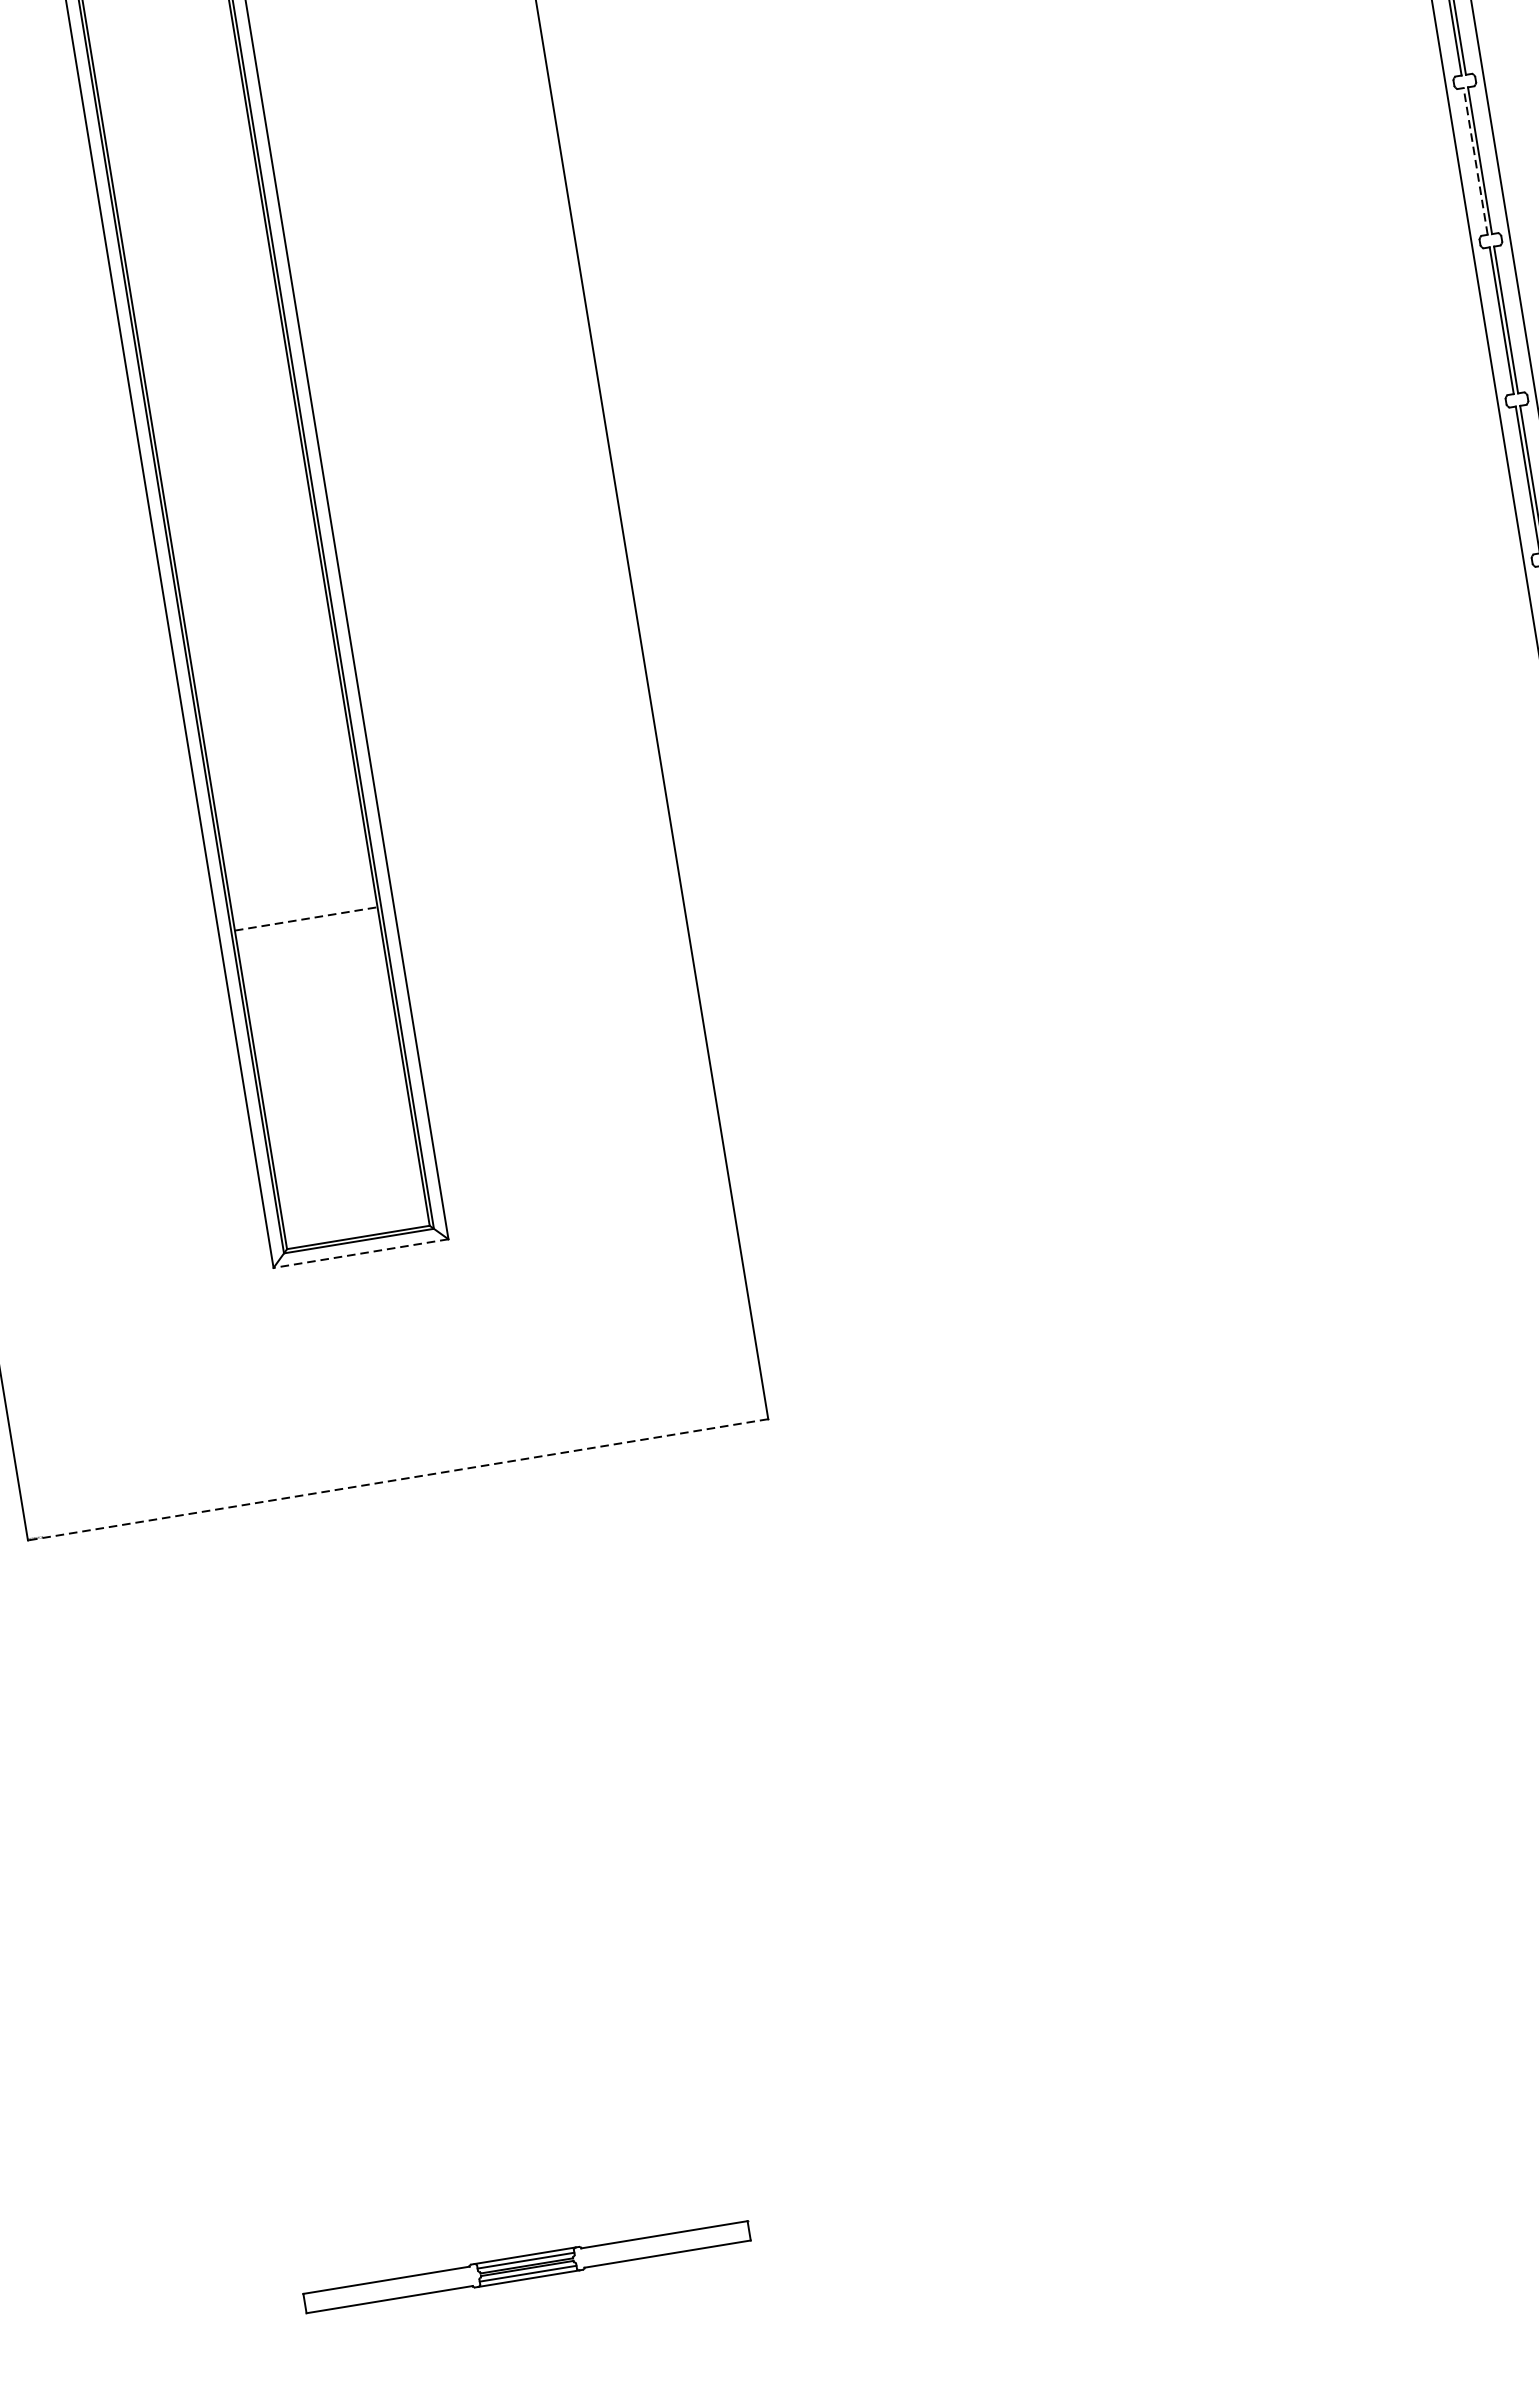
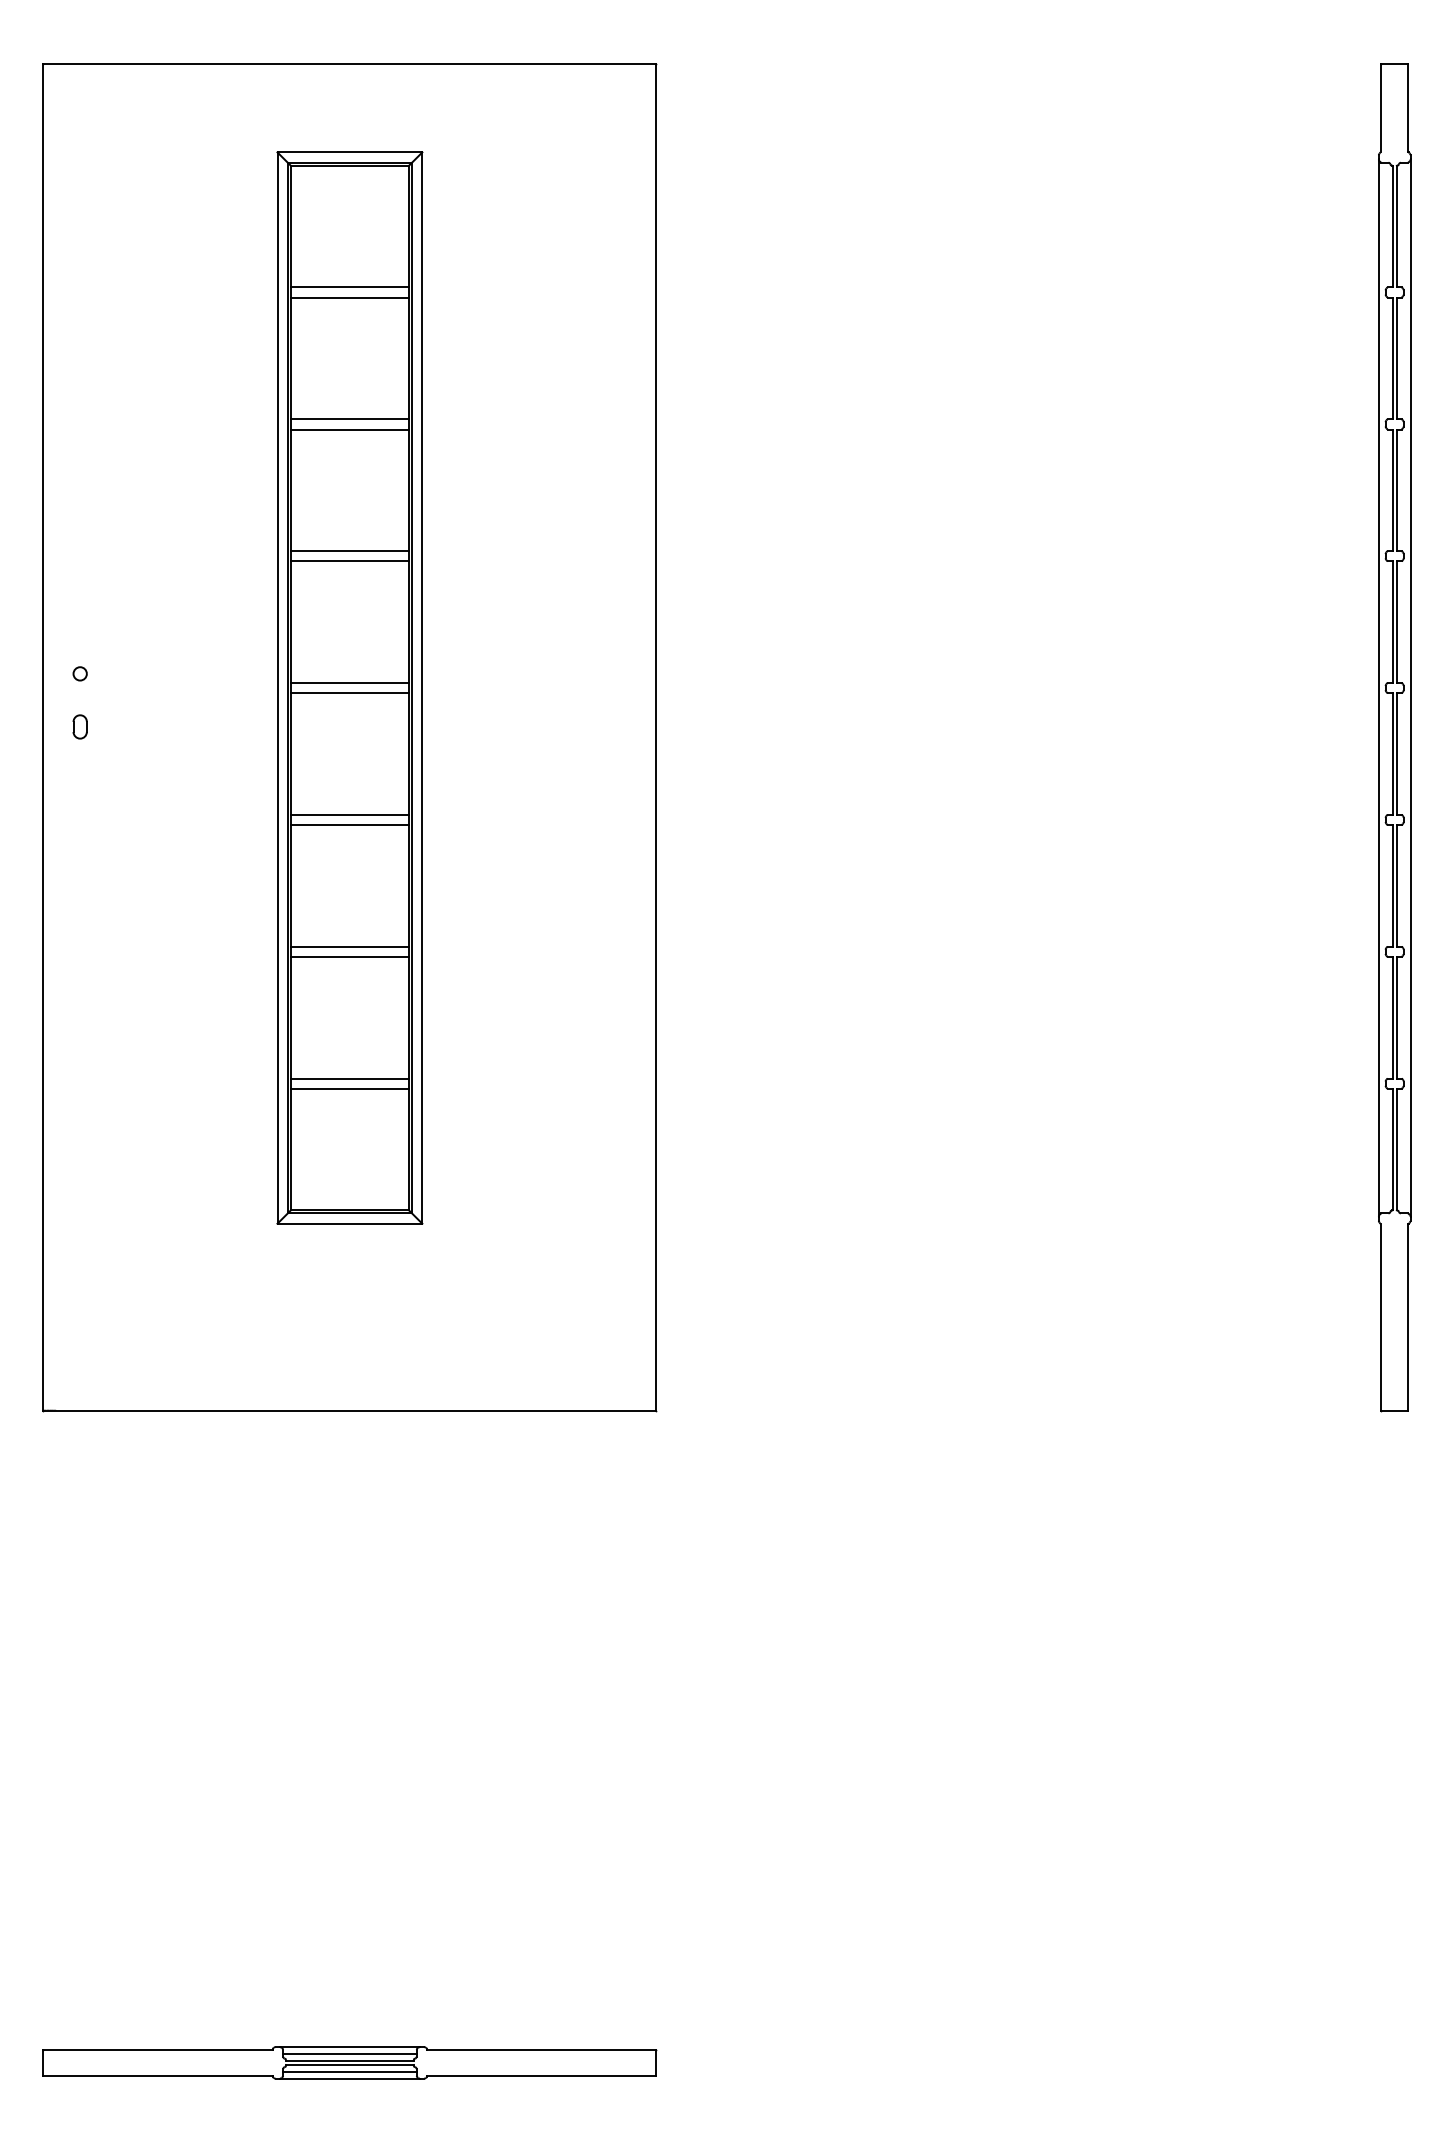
line: (175, 122) -> (349, 287), added
line: (177, 134) -> (349, 297), added
line: (1475, 161) -> (1392, 490), dashed -> solid
line: (201, 282) -> (349, 419), added
line: (203, 294) -> (349, 429), added
line: (227, 441) -> (349, 551), added
line: (229, 453) -> (349, 561), added
line: (253, 599) -> (349, 682), added
line: (255, 613) -> (349, 693), added
line: (279, 759) -> (349, 814), added
line: (281, 772) -> (349, 825), added
line: (306, 918) -> (350, 946), dashed -> solid
line: (307, 930) -> (349, 956), added
line: (331, 1078) -> (349, 1078), added
line: (333, 1090) -> (349, 1088), added
line: (360, 1253) -> (349, 1223), dashed -> solid
line: (397, 1480) -> (349, 1411), dashed -> solid
part: (526, 2266) -> (349, 2062), size x1.67

